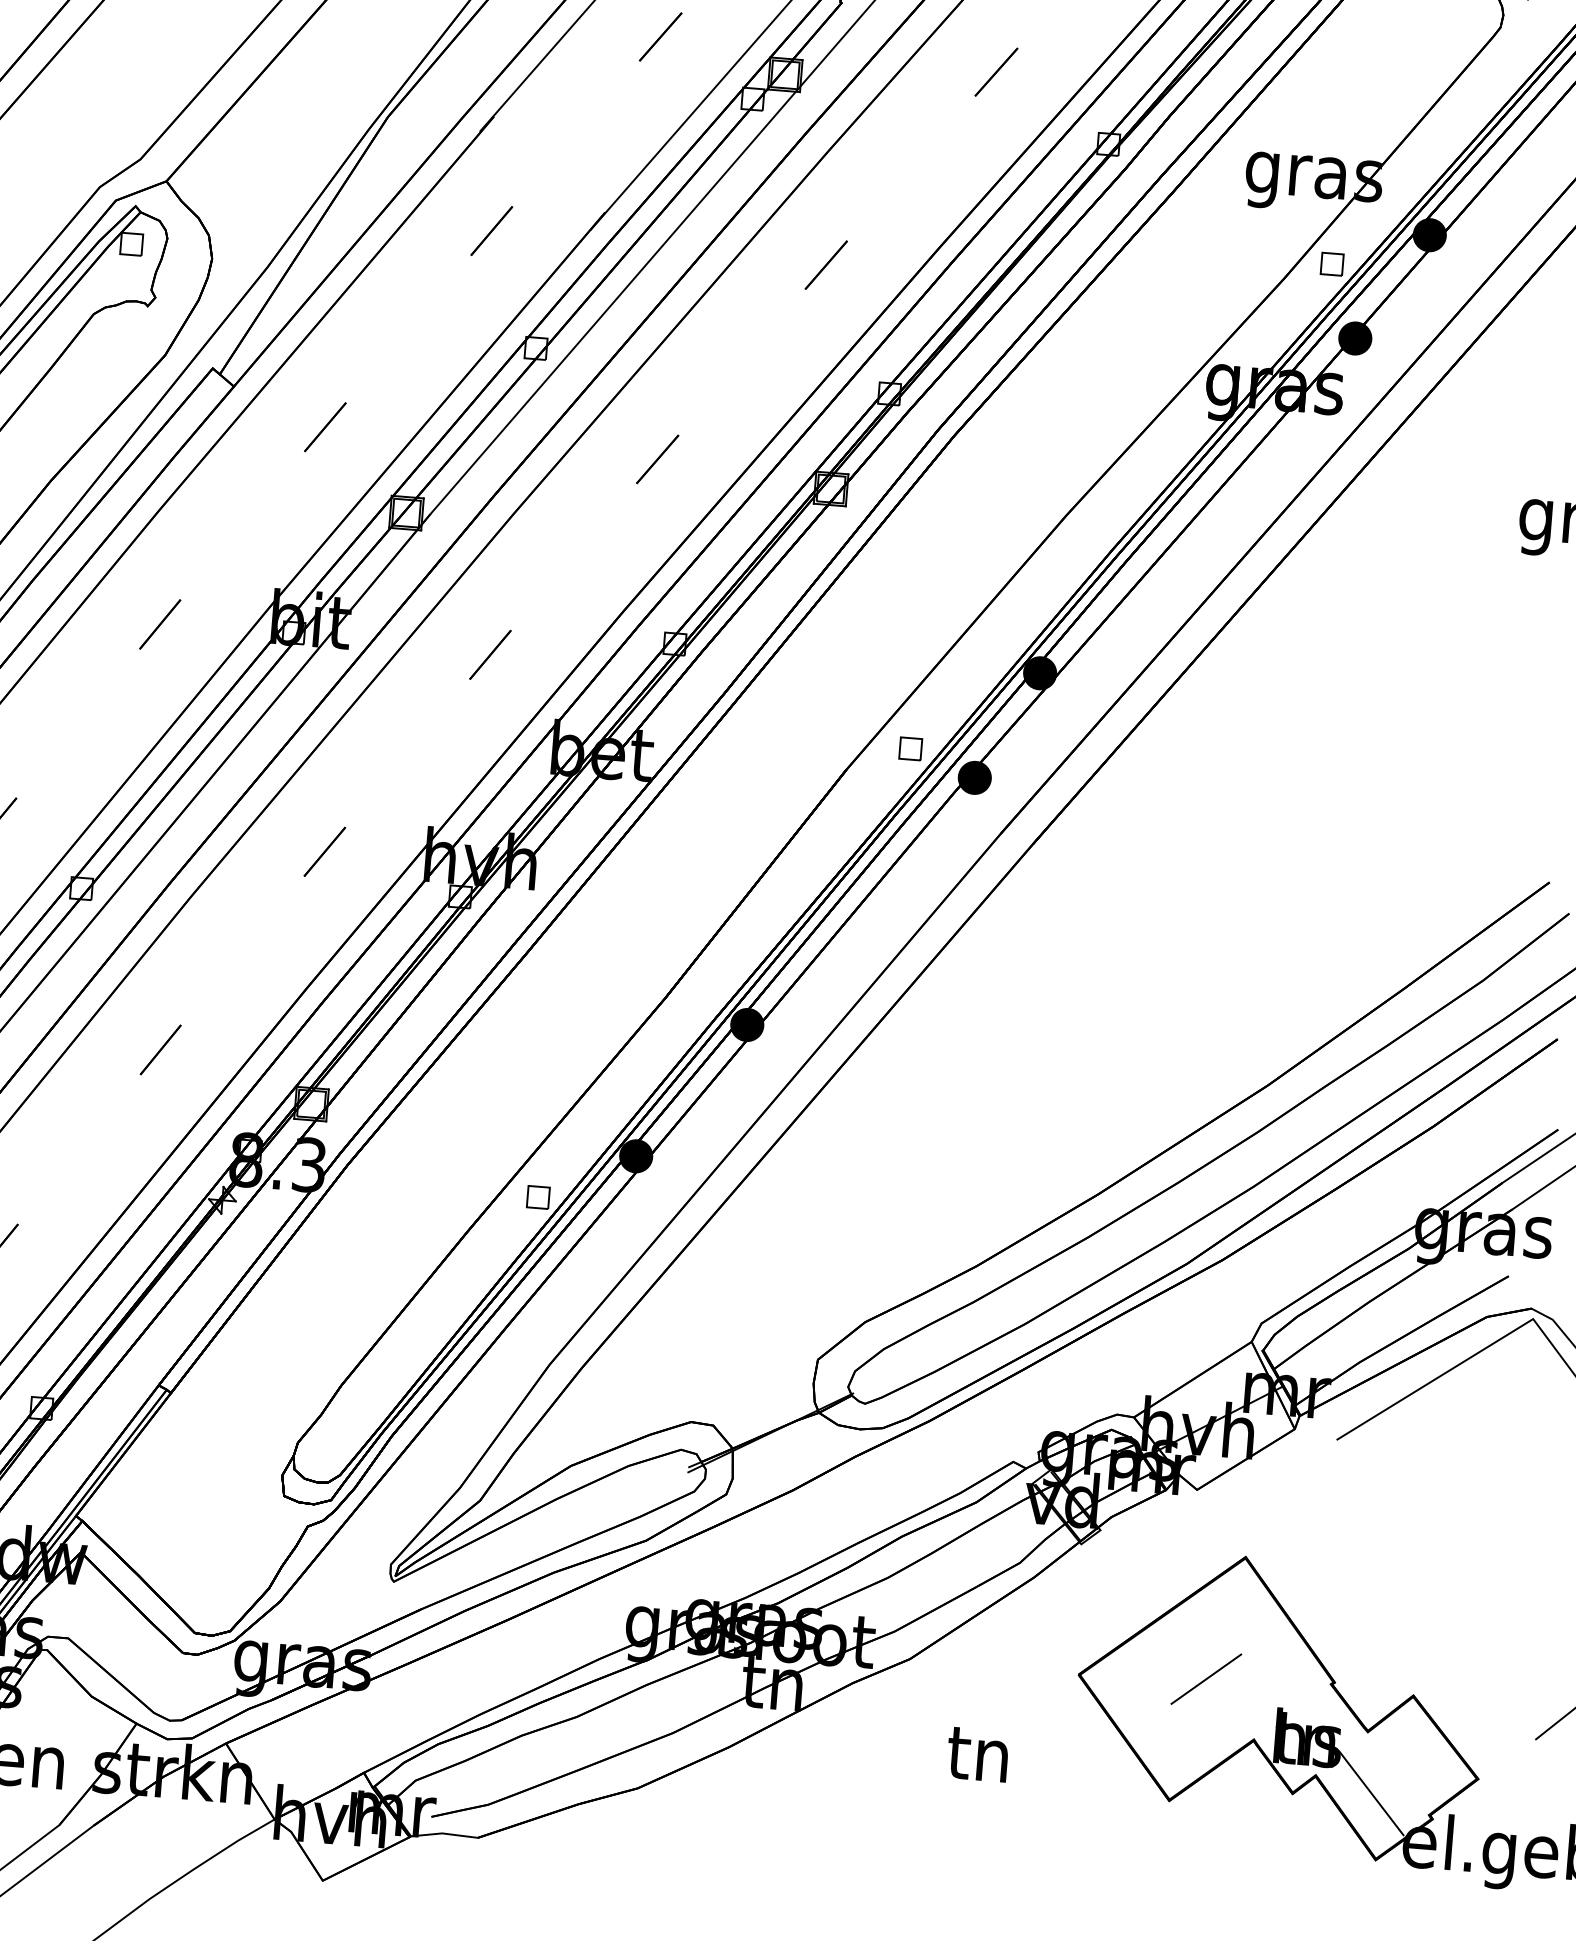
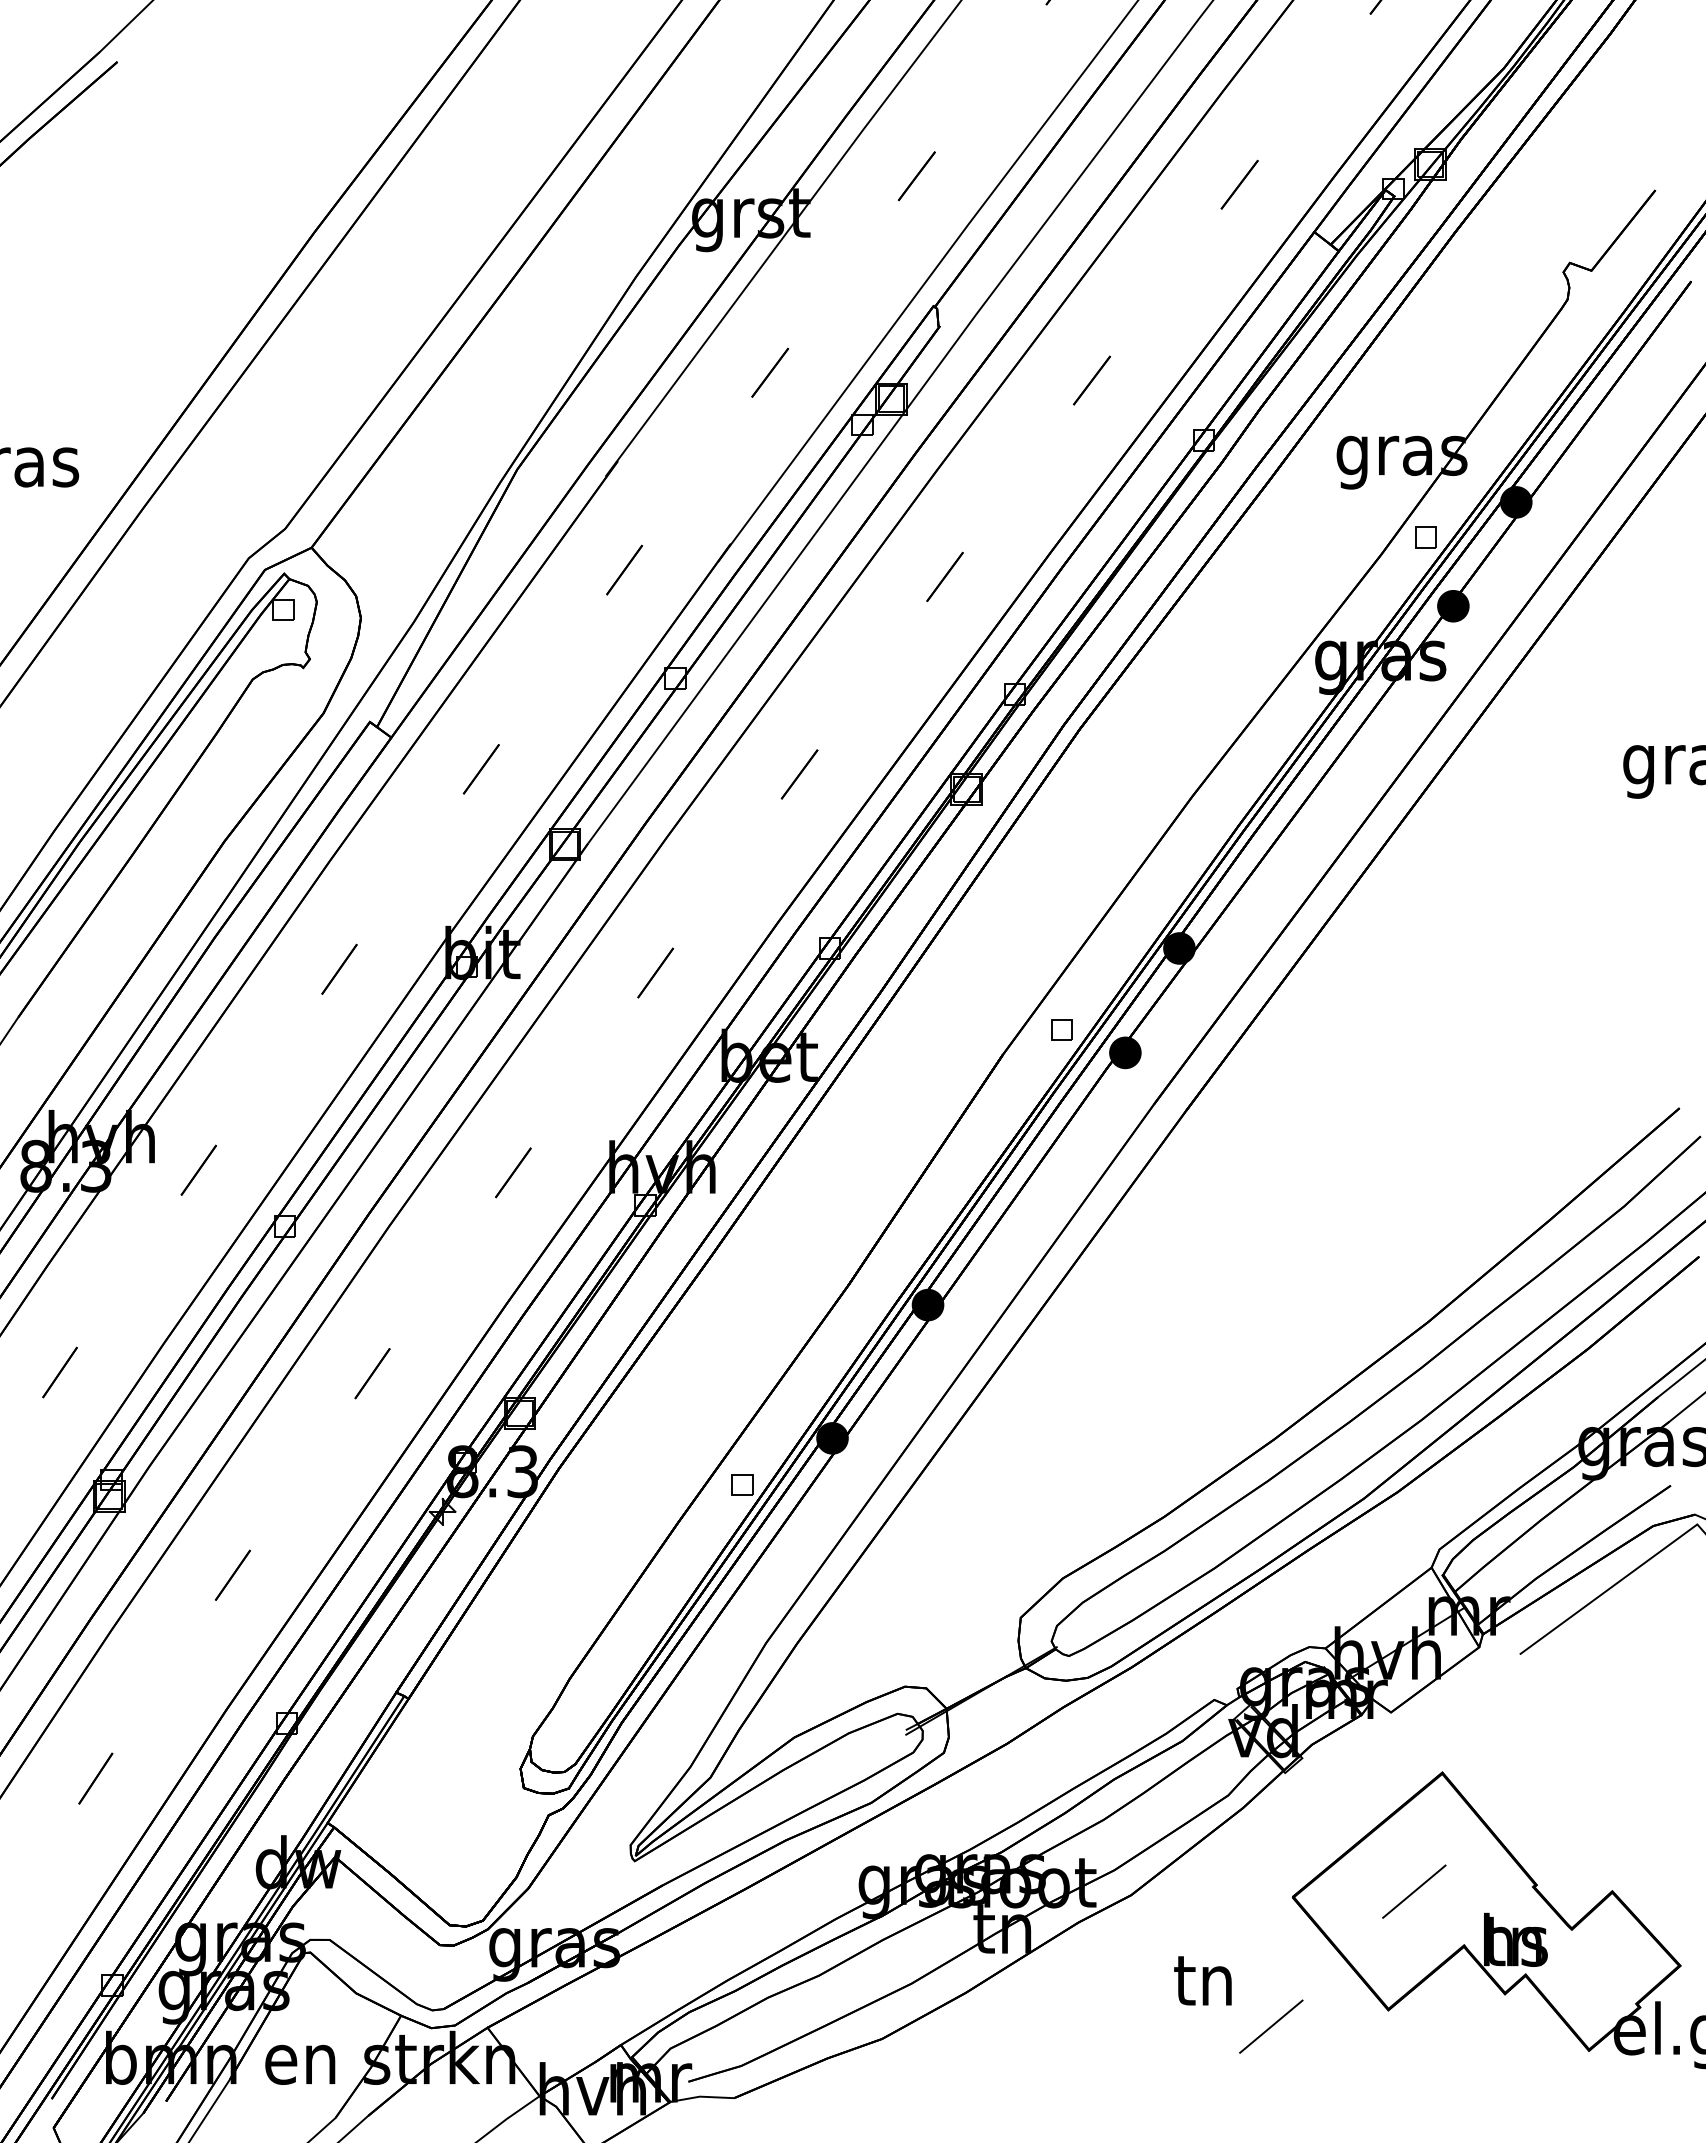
line: (1371, 1793) -> (1579, 1987), removed
line: (1045, 1808) -> (1271, 2026), added

